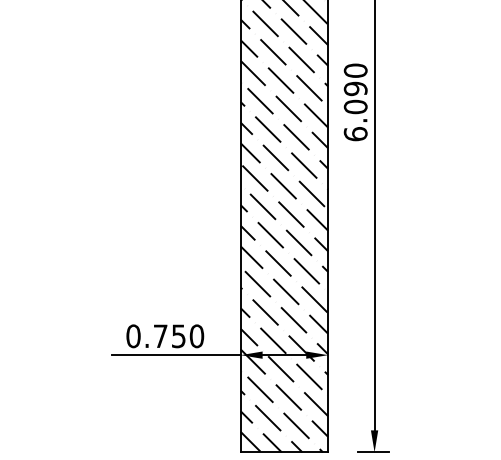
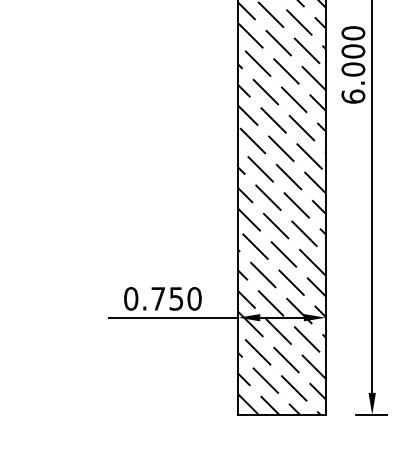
text: (355, 88) -> (353, 51), 6.090 -> 6.000

